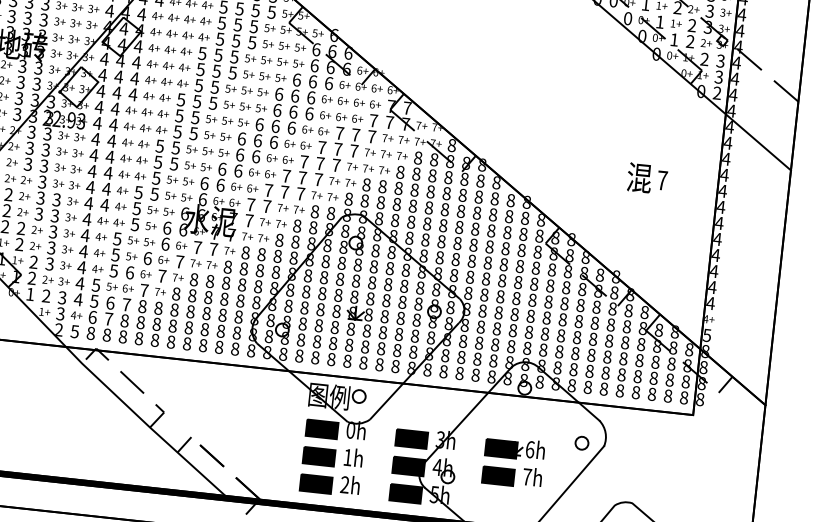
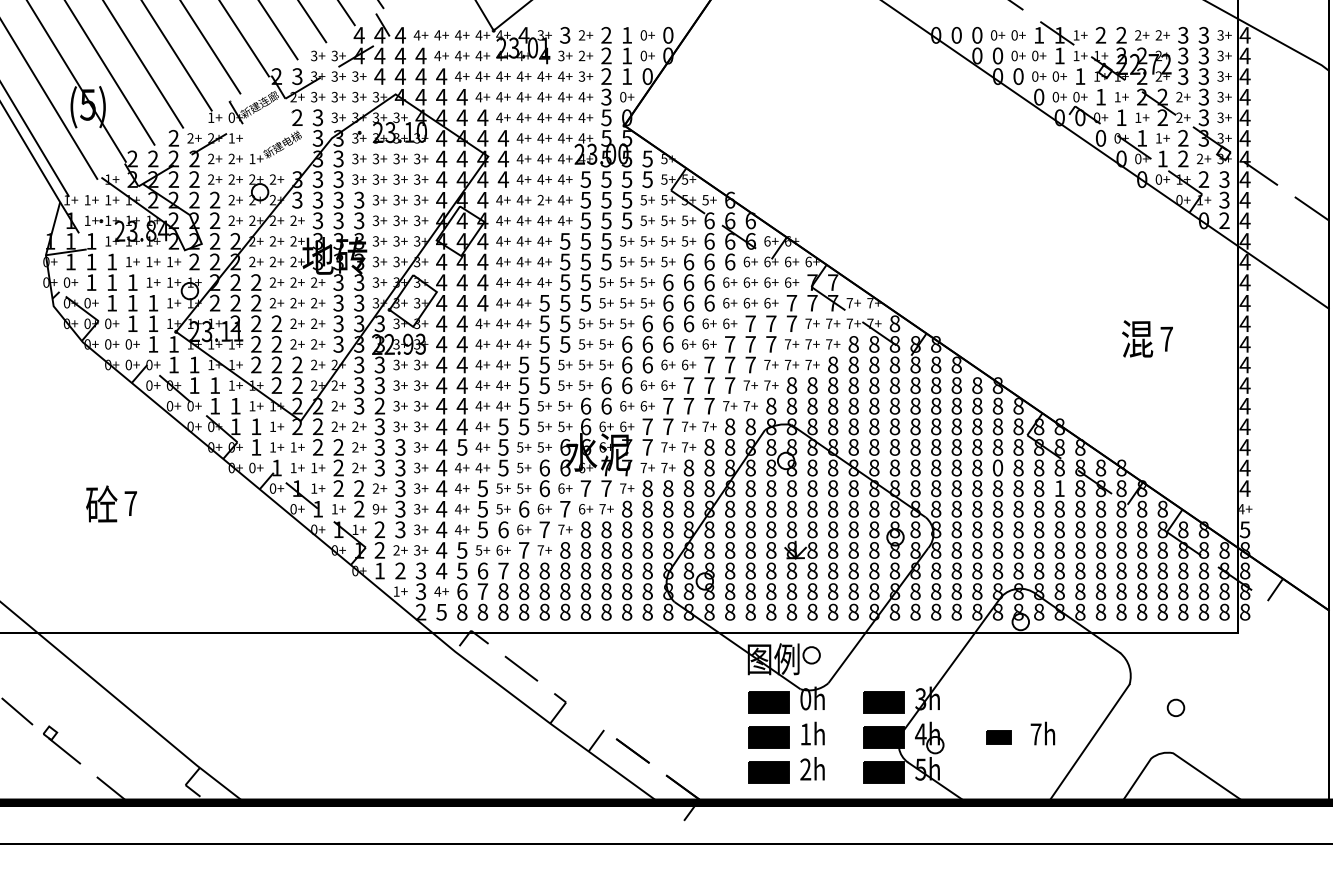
text: (186, 18) -> (540, 199), 4+ -> 2+
text: (43, 166) -> (379, 406), 3 -> 2
text: (104, 205) -> (461, 447), 4 -> 5
text: (32, 246) -> (375, 509), 2+ -> 9+
text: (192, 263) -> (581, 509), 7+ -> 6+
text: (519, 266) -> (997, 468), 8 -> 0
text: (566, 287) -> (1059, 488), 8 -> 1
part: (581, 442) -> (1175, 707), moved
part: (514, 448) -> (1016, 699), removed
part: (497, 476) -> (998, 737), size x0.6

